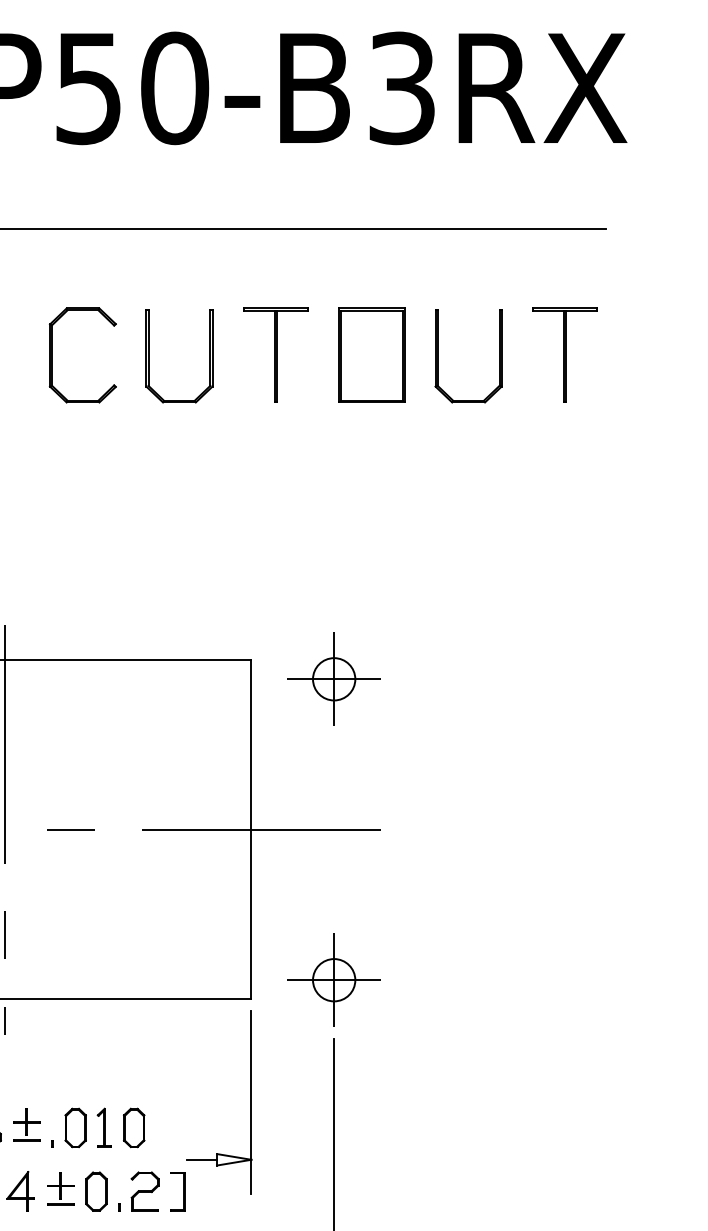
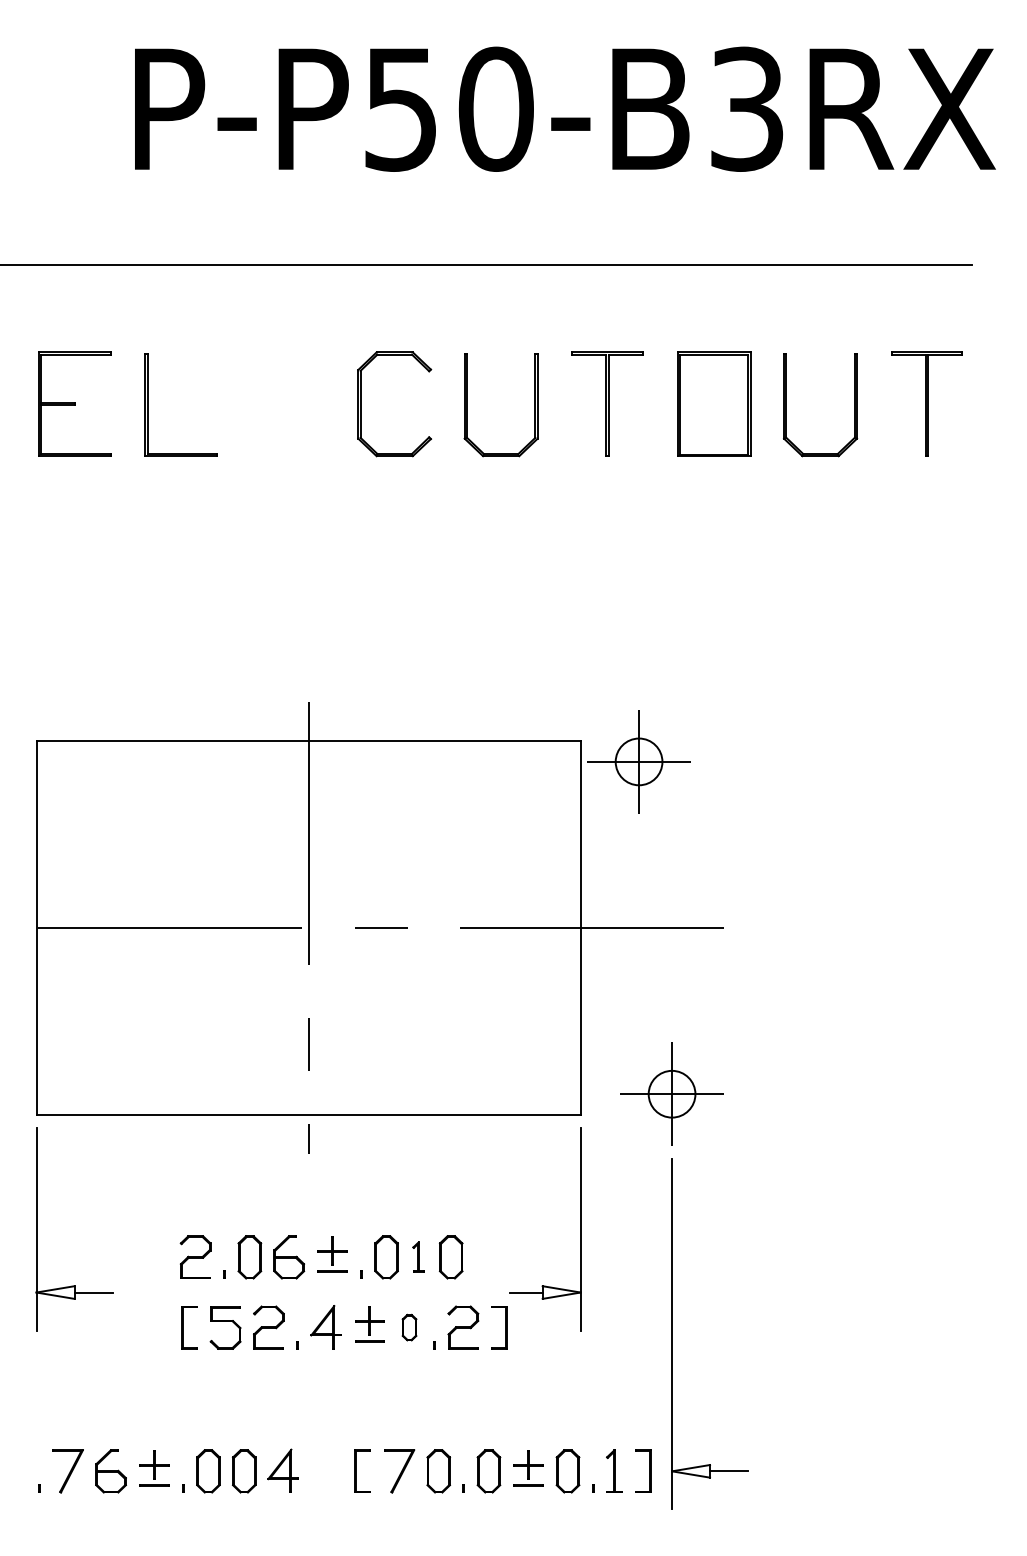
part: (333, 678) -> (638, 761), moved
part: (104, 1127) -> (418, 1256), size x0.7
part: (96, 1191) -> (409, 1327), size x0.6

